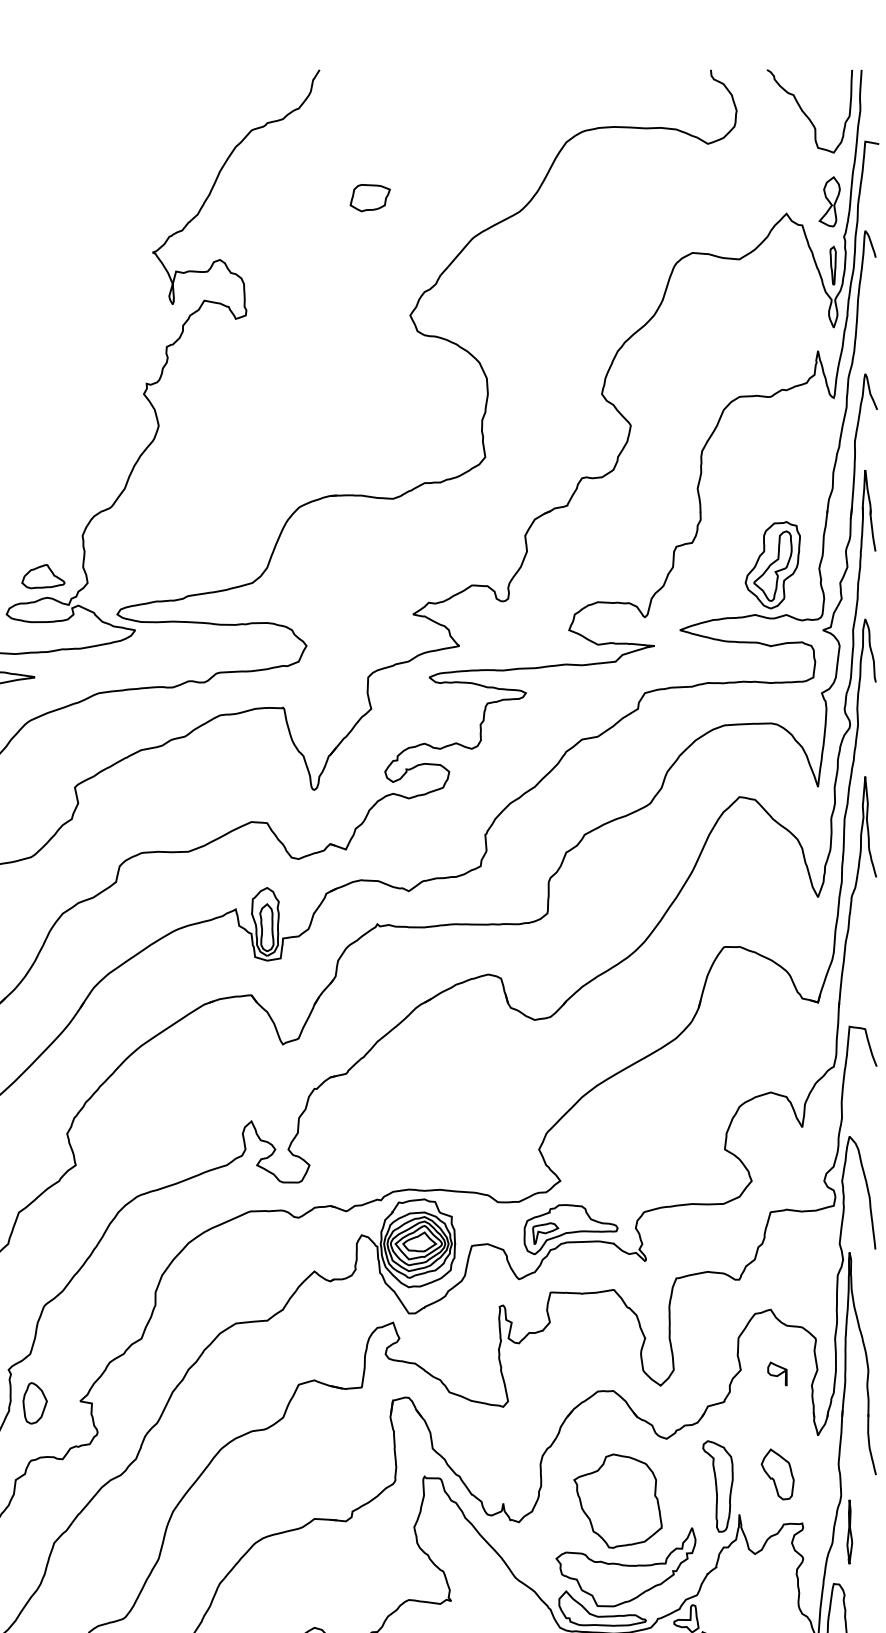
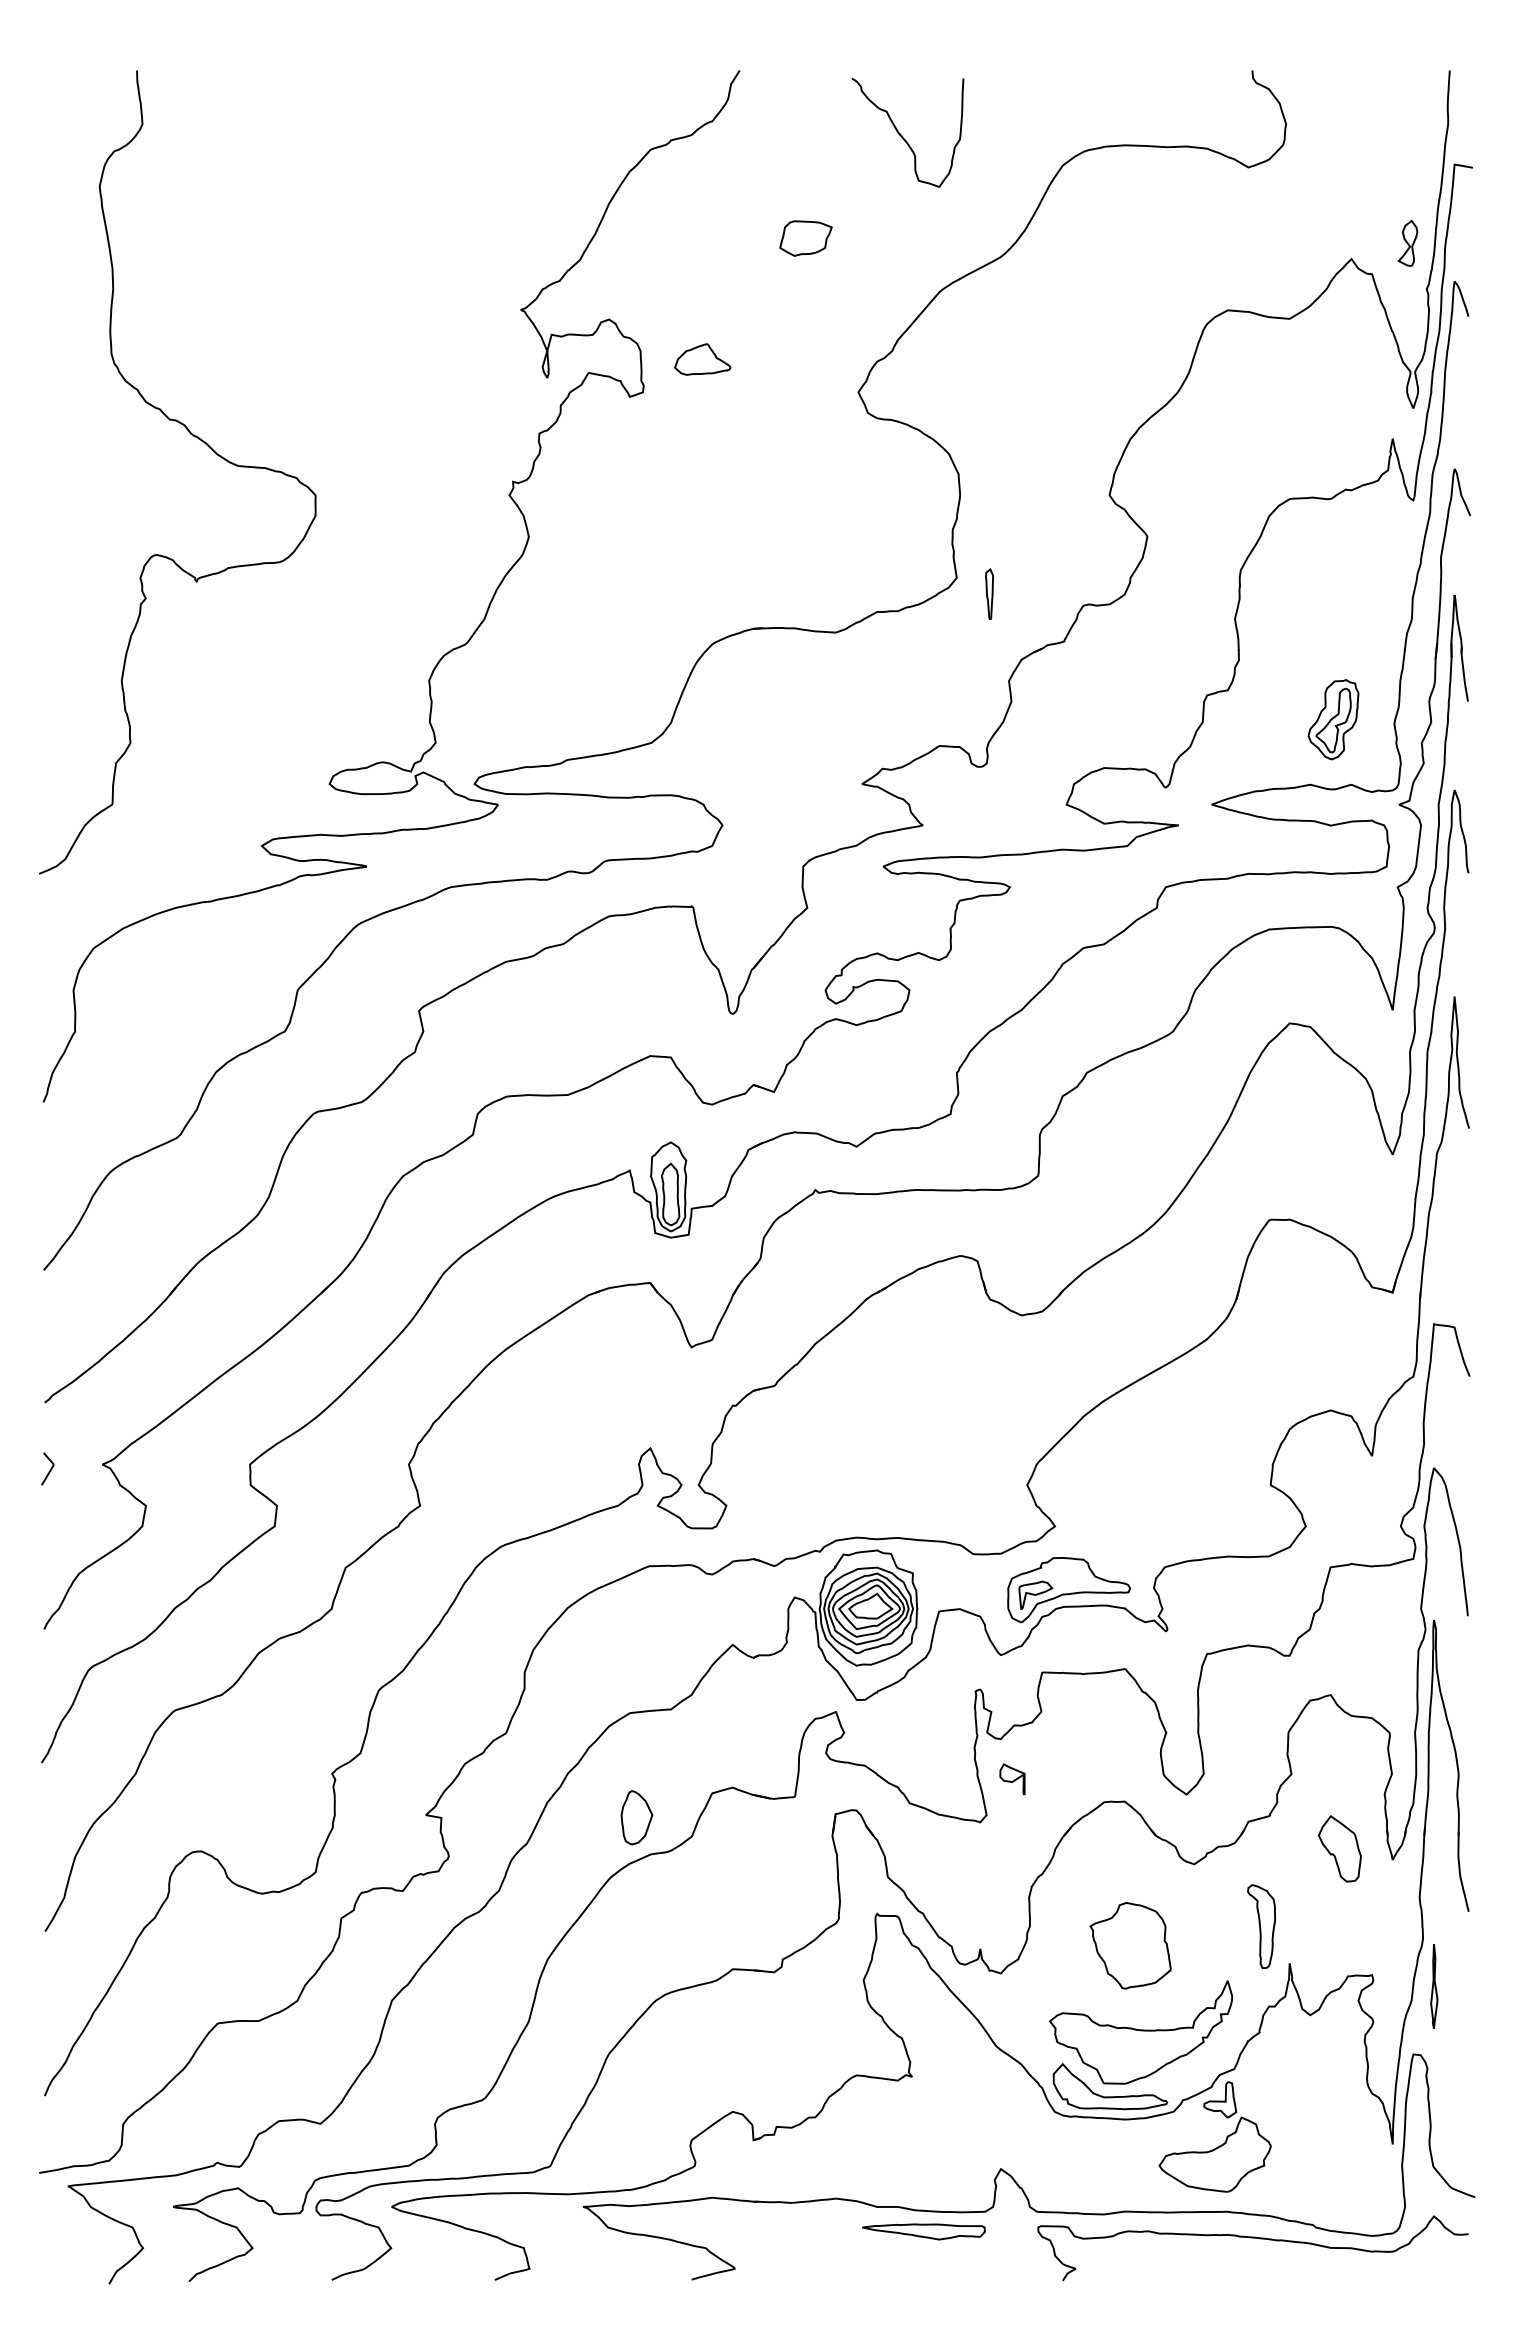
curve: (805, 113) -> (902, 135), moved
part: (829, 201) -> (1407, 243), size x0.7
part: (833, 265) -> (989, 593), moved
part: (772, 565) -> (1333, 719), size x0.7
part: (43, 576) -> (702, 359), moved
part: (777, 1374) -> (1012, 1779), moved
part: (34, 1403) -> (636, 1817), moved
part: (777, 1474) -> (1339, 1848), moved
part: (717, 1486) -> (1261, 1926), size x0.7
part: (617, 1500) -> (1130, 1945), size x0.7

